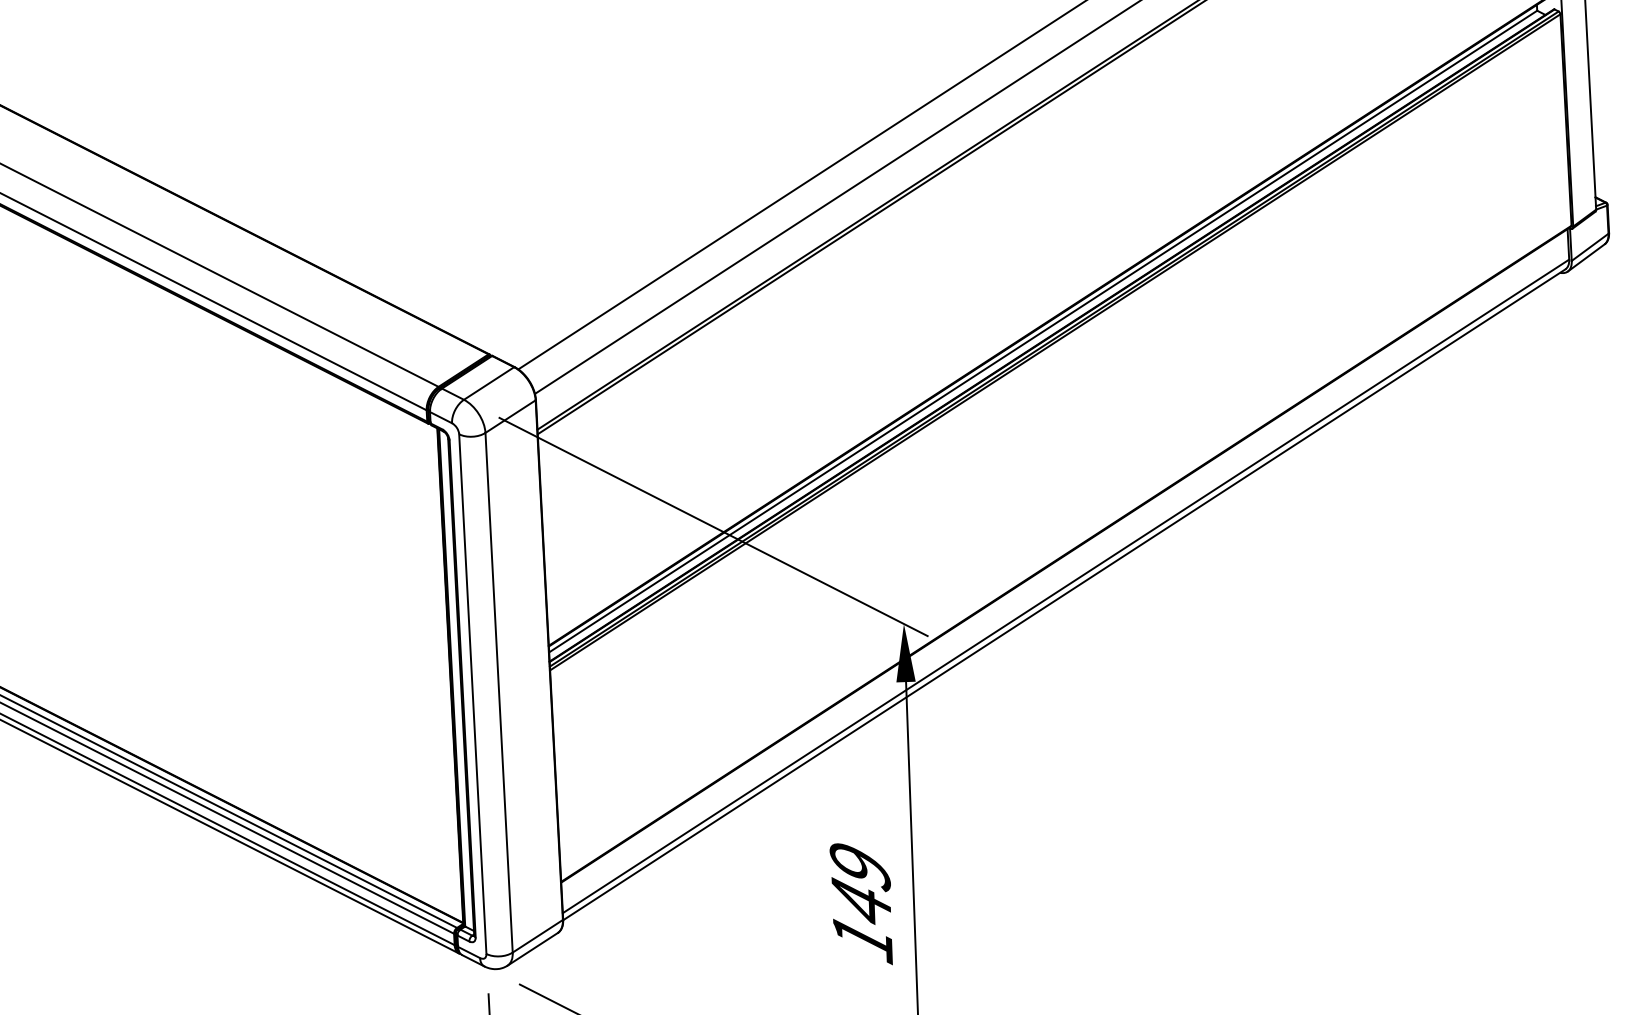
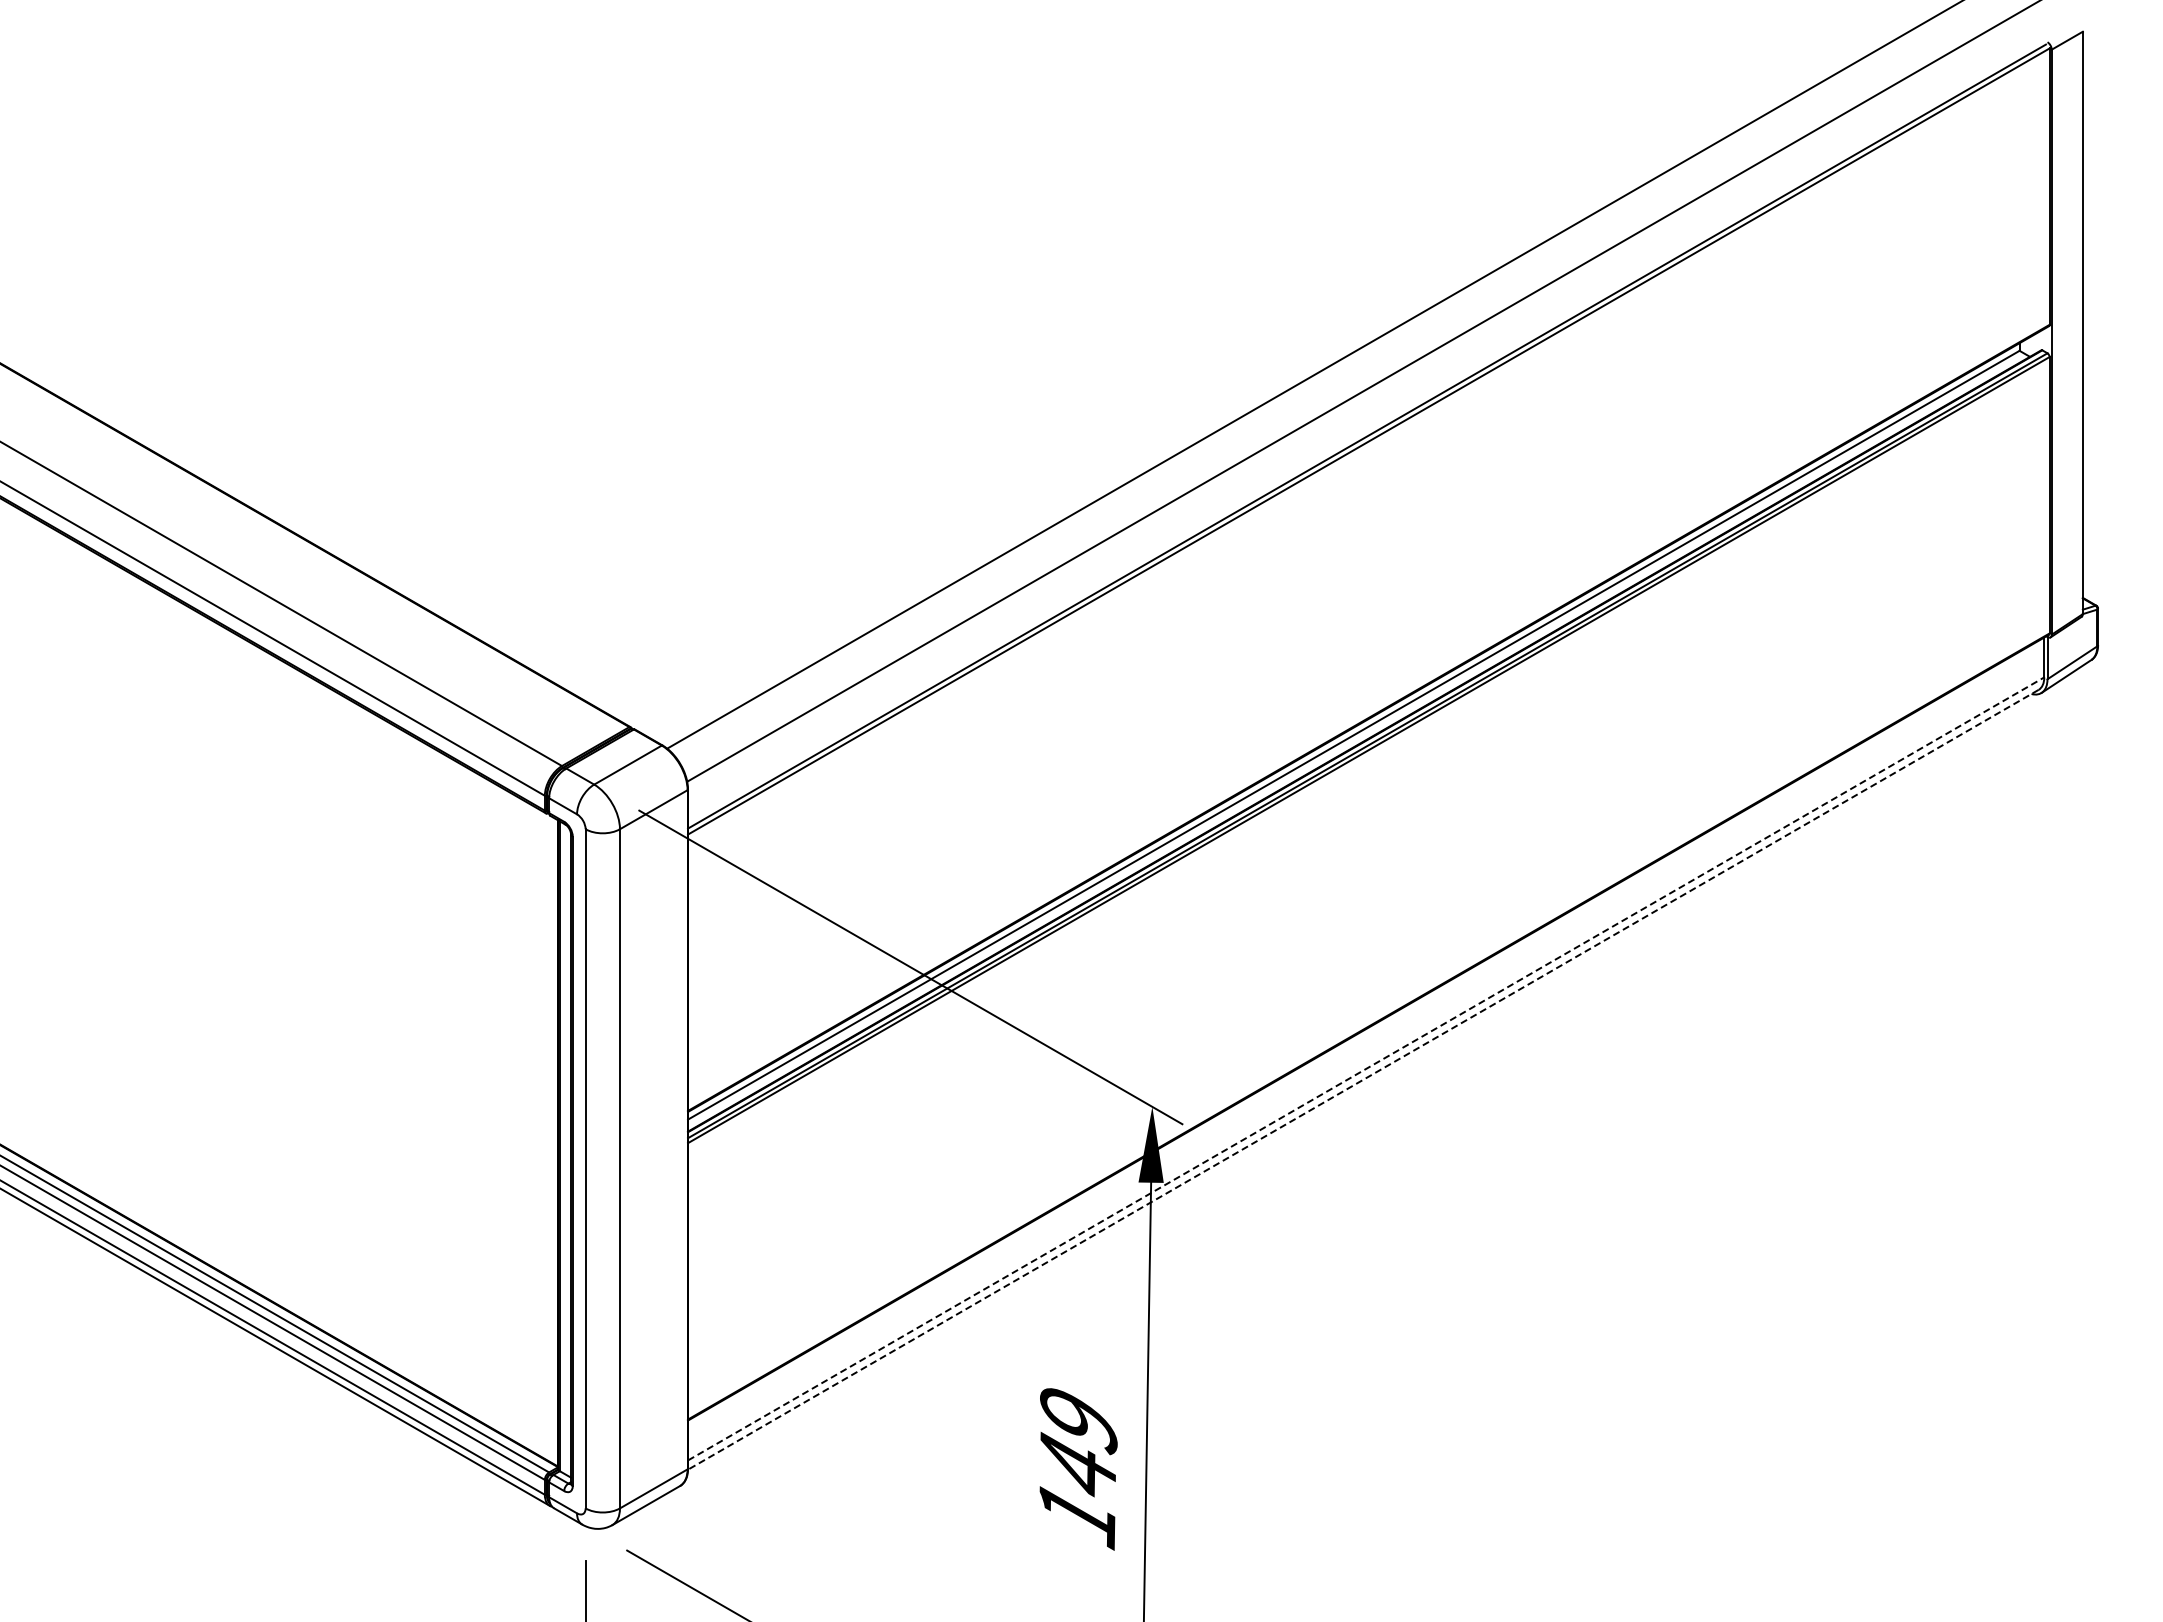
line: (1066, 586) -> (1366, 1068), solid -> dashed
line: (1064, 594) -> (1363, 1079), solid -> dashed

